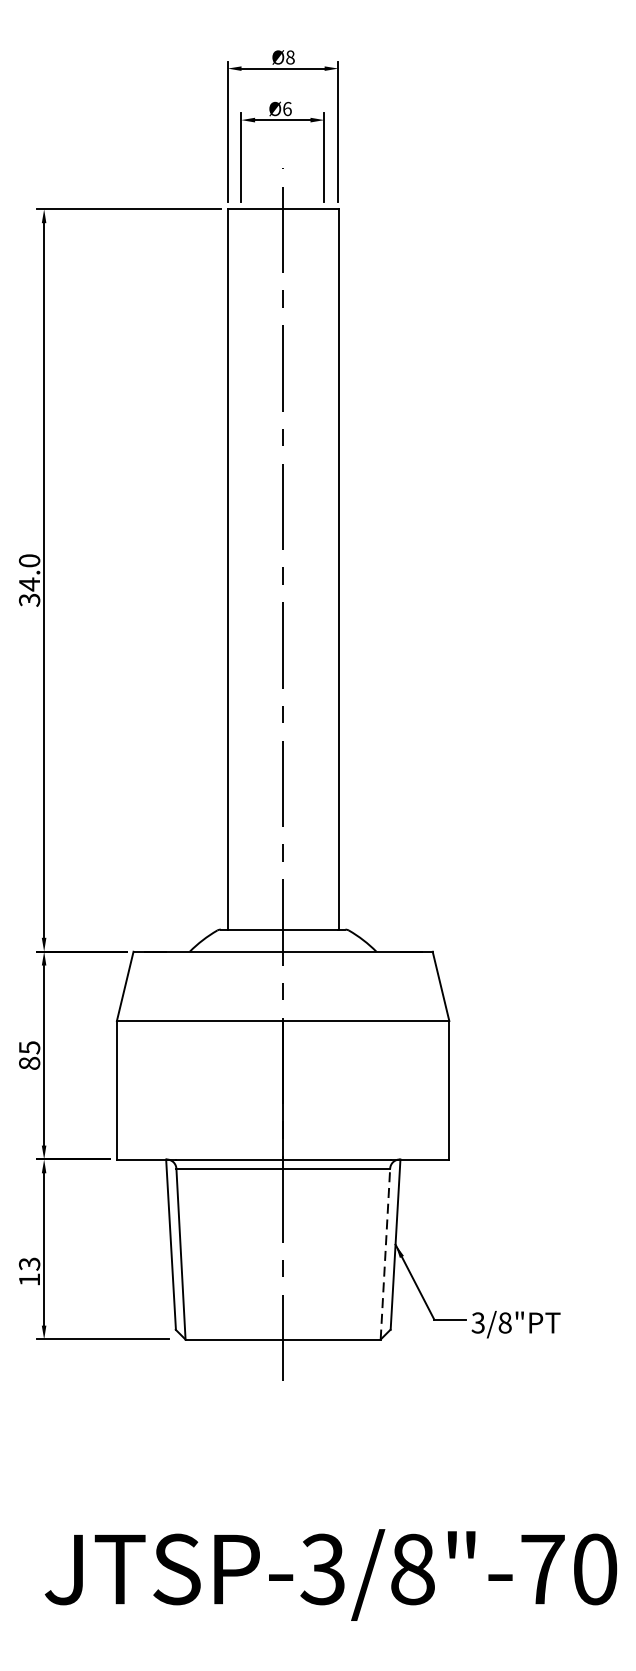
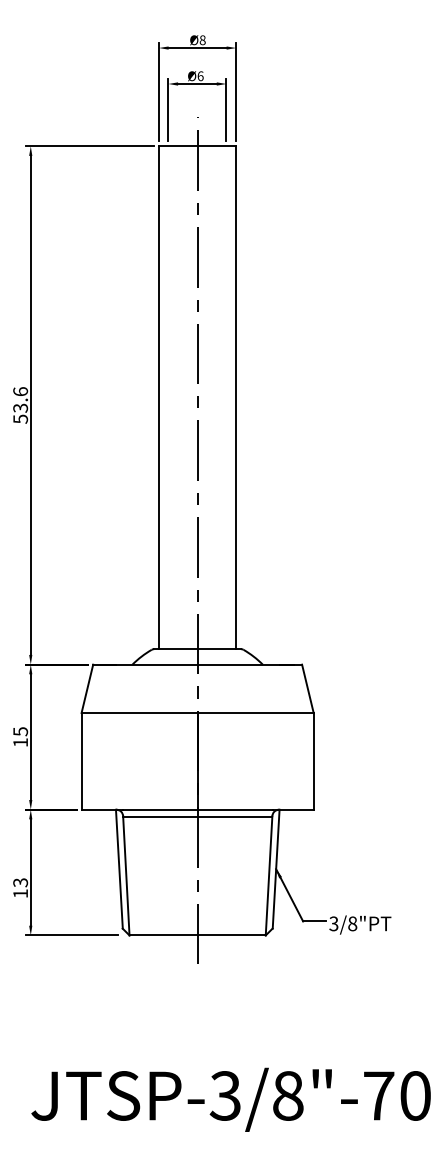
text: (29, 580) -> (20, 405), 34.0 -> 53.6
text: (29, 1063) -> (20, 742), 85 -> 15
line: (386, 1253) -> (269, 875), dashed -> solid

